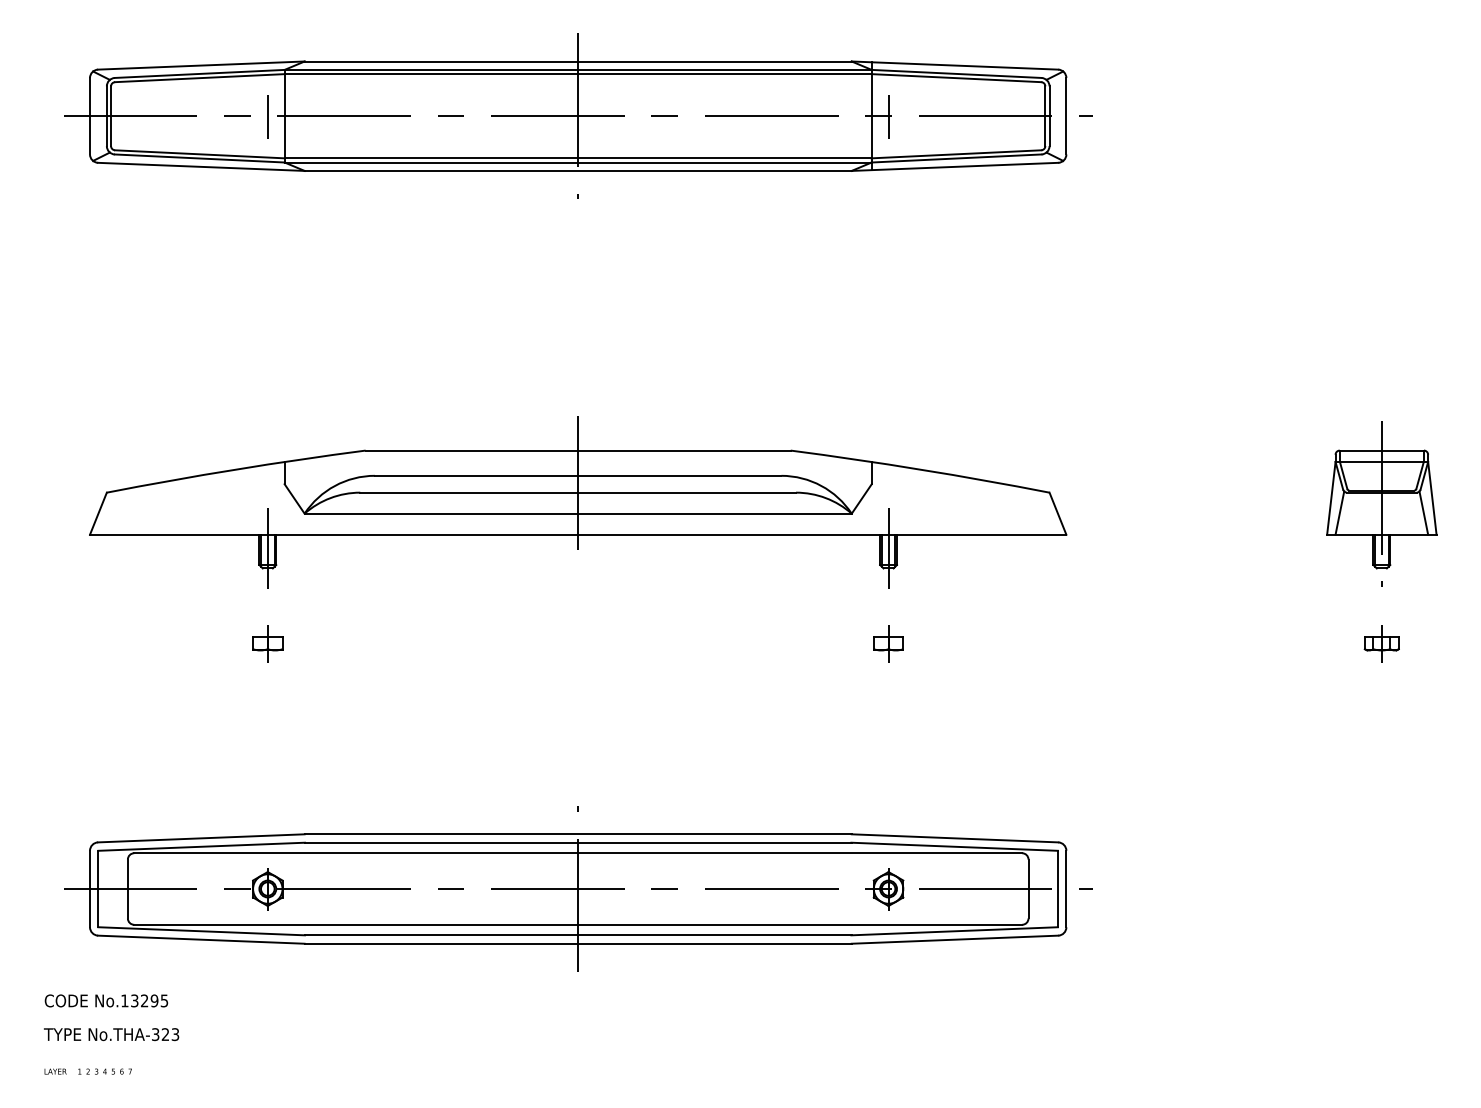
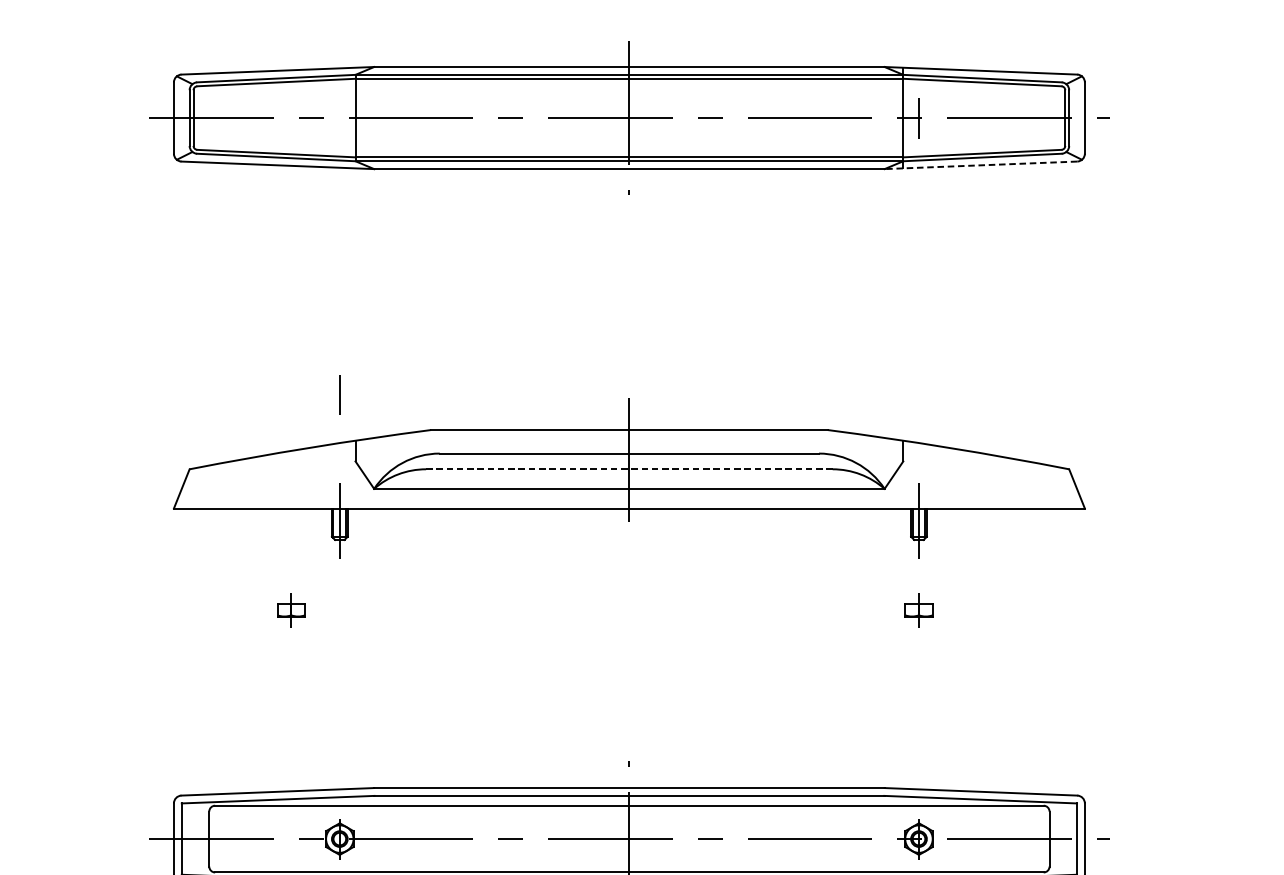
line: (267, 116) -> (339, 394), moved
line: (954, 166) -> (980, 164), solid -> dashed
line: (578, 492) -> (629, 469), solid -> dashed
part: (267, 643) -> (291, 610), moved

